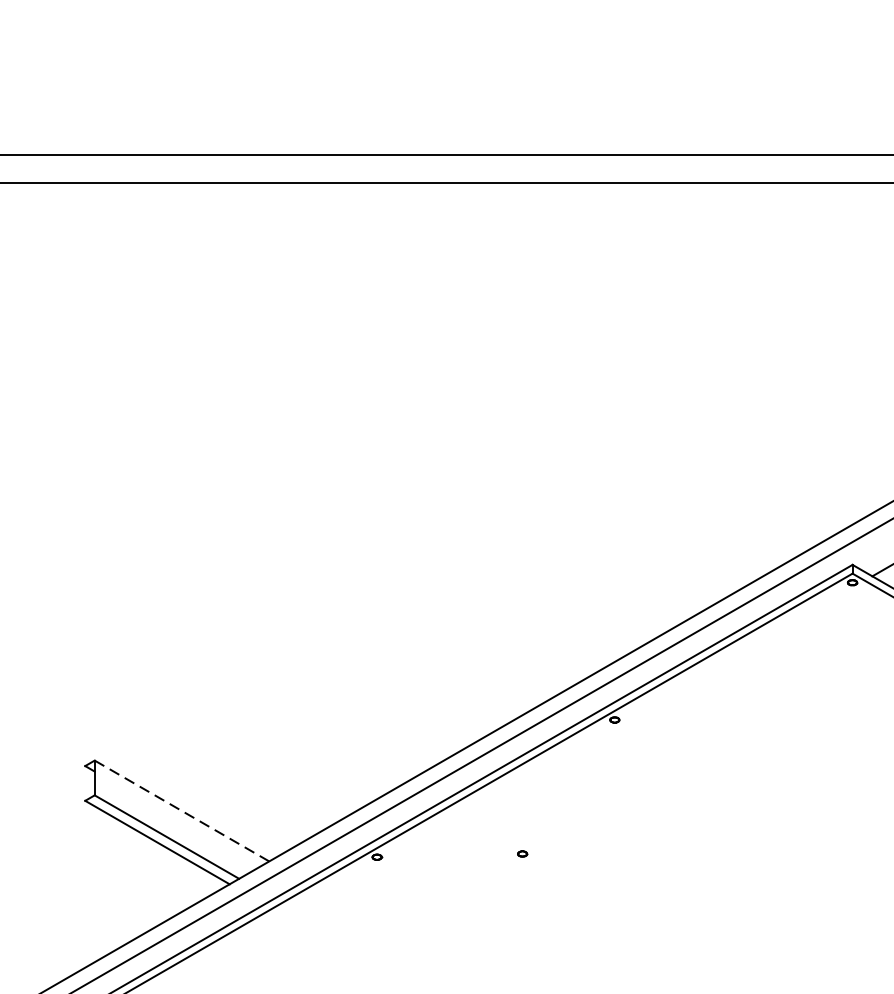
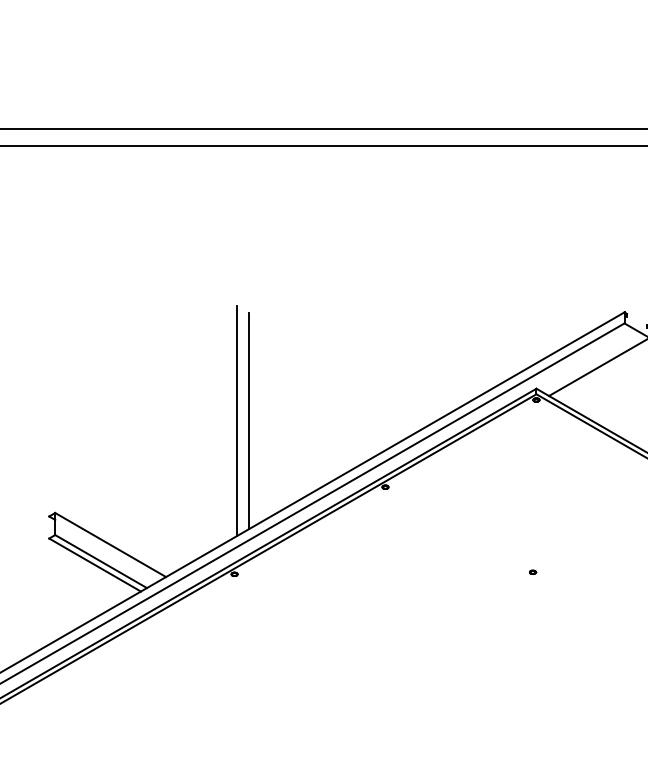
line: (380, 614) -> (236, 420), added
line: (399, 614) -> (248, 420), added
line: (181, 811) -> (110, 545), dashed -> solid
part: (523, 852) -> (533, 571), moved

